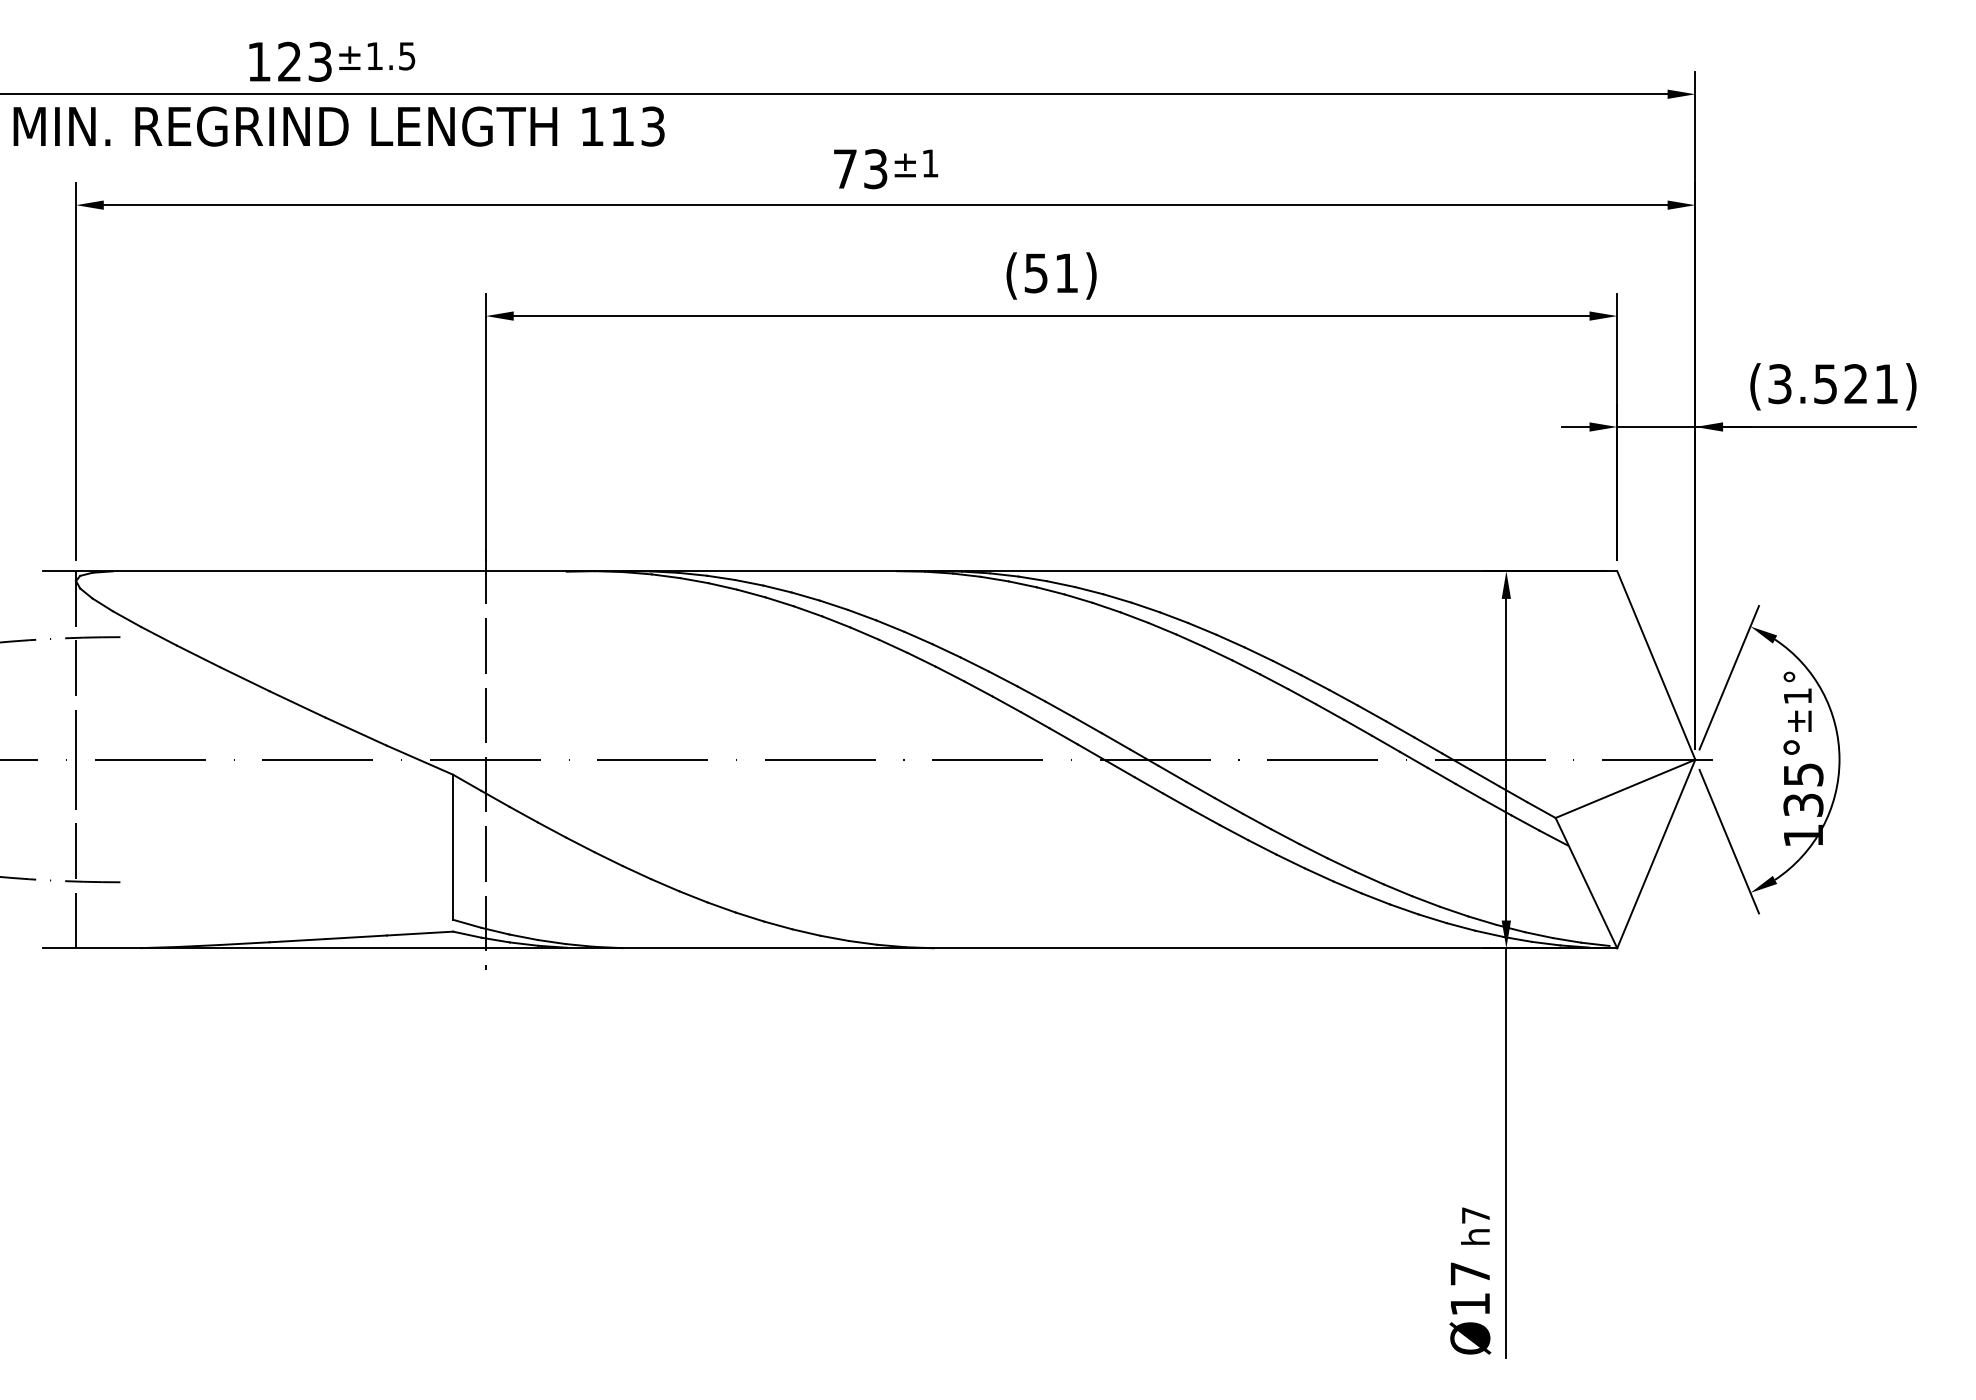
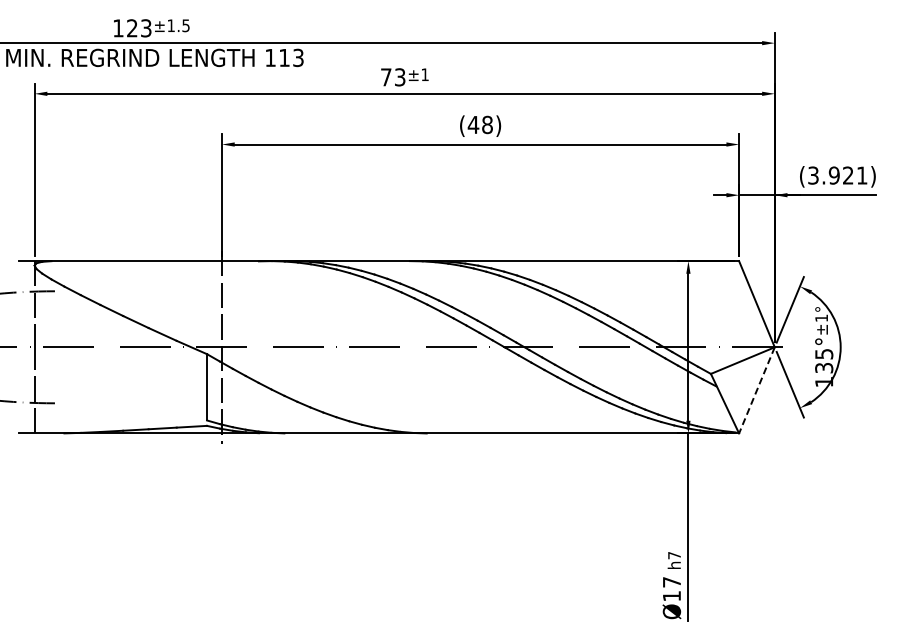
text: (1049, 272) -> (479, 124), (51) -> (48)
text: (1823, 383) -> (833, 175), (3.521) -> (3.921)
line: (1655, 854) -> (756, 390), solid -> dashed

